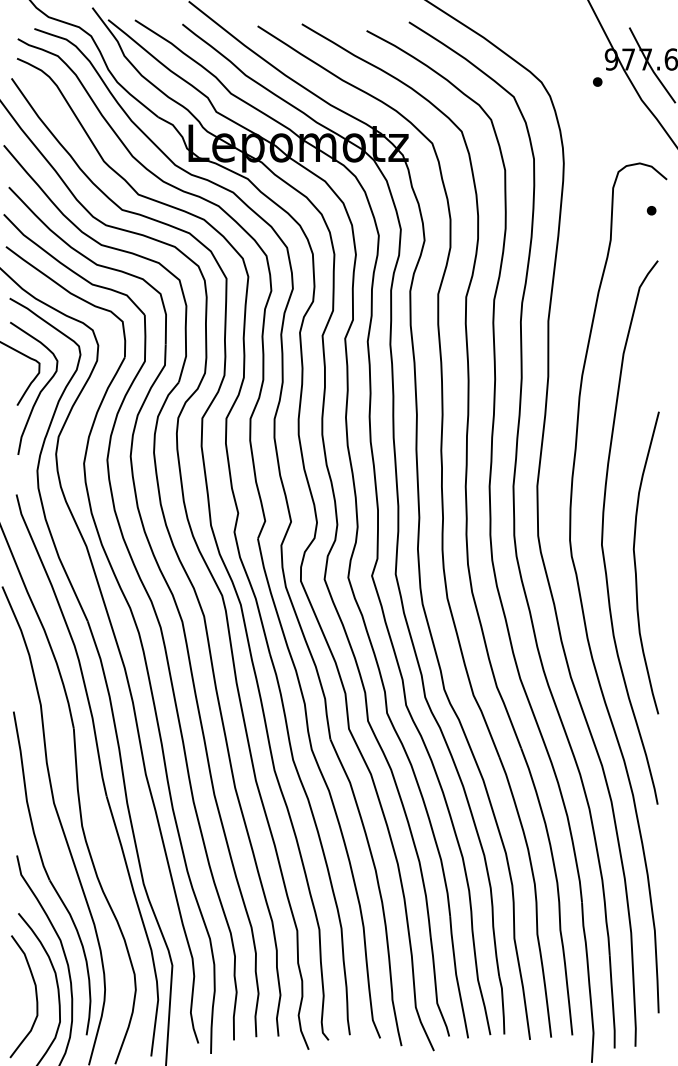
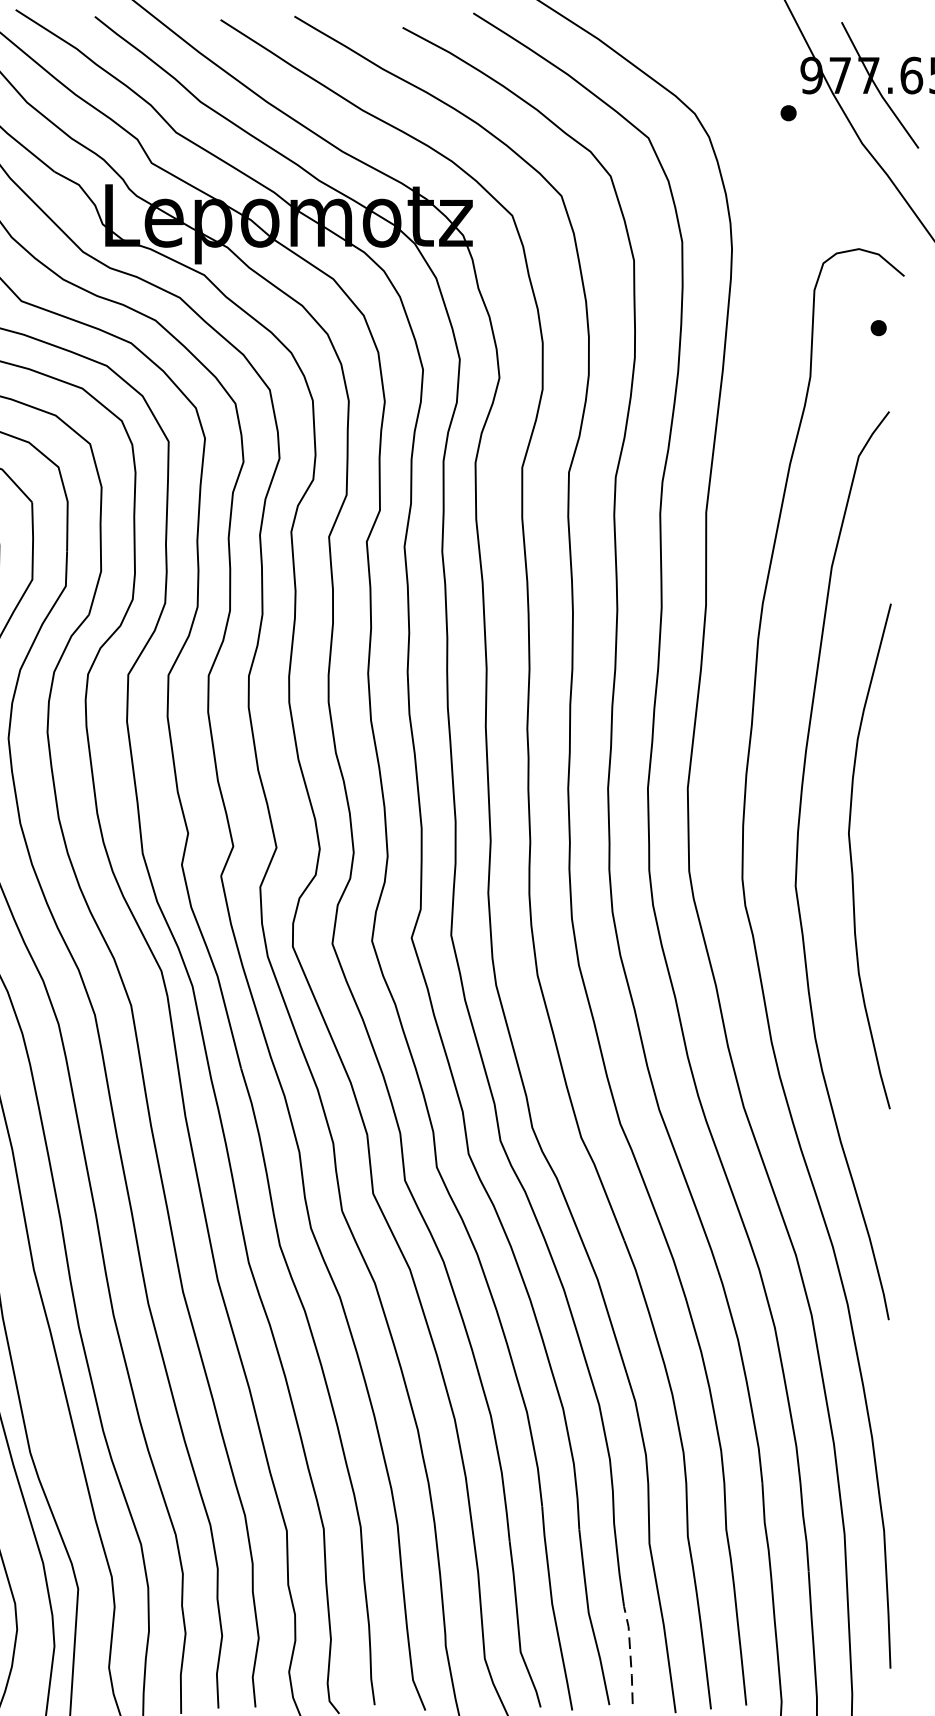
curve: (636, 565) -> (853, 860), moved
line: (503, 1004) -> (631, 1653), solid -> dashed

